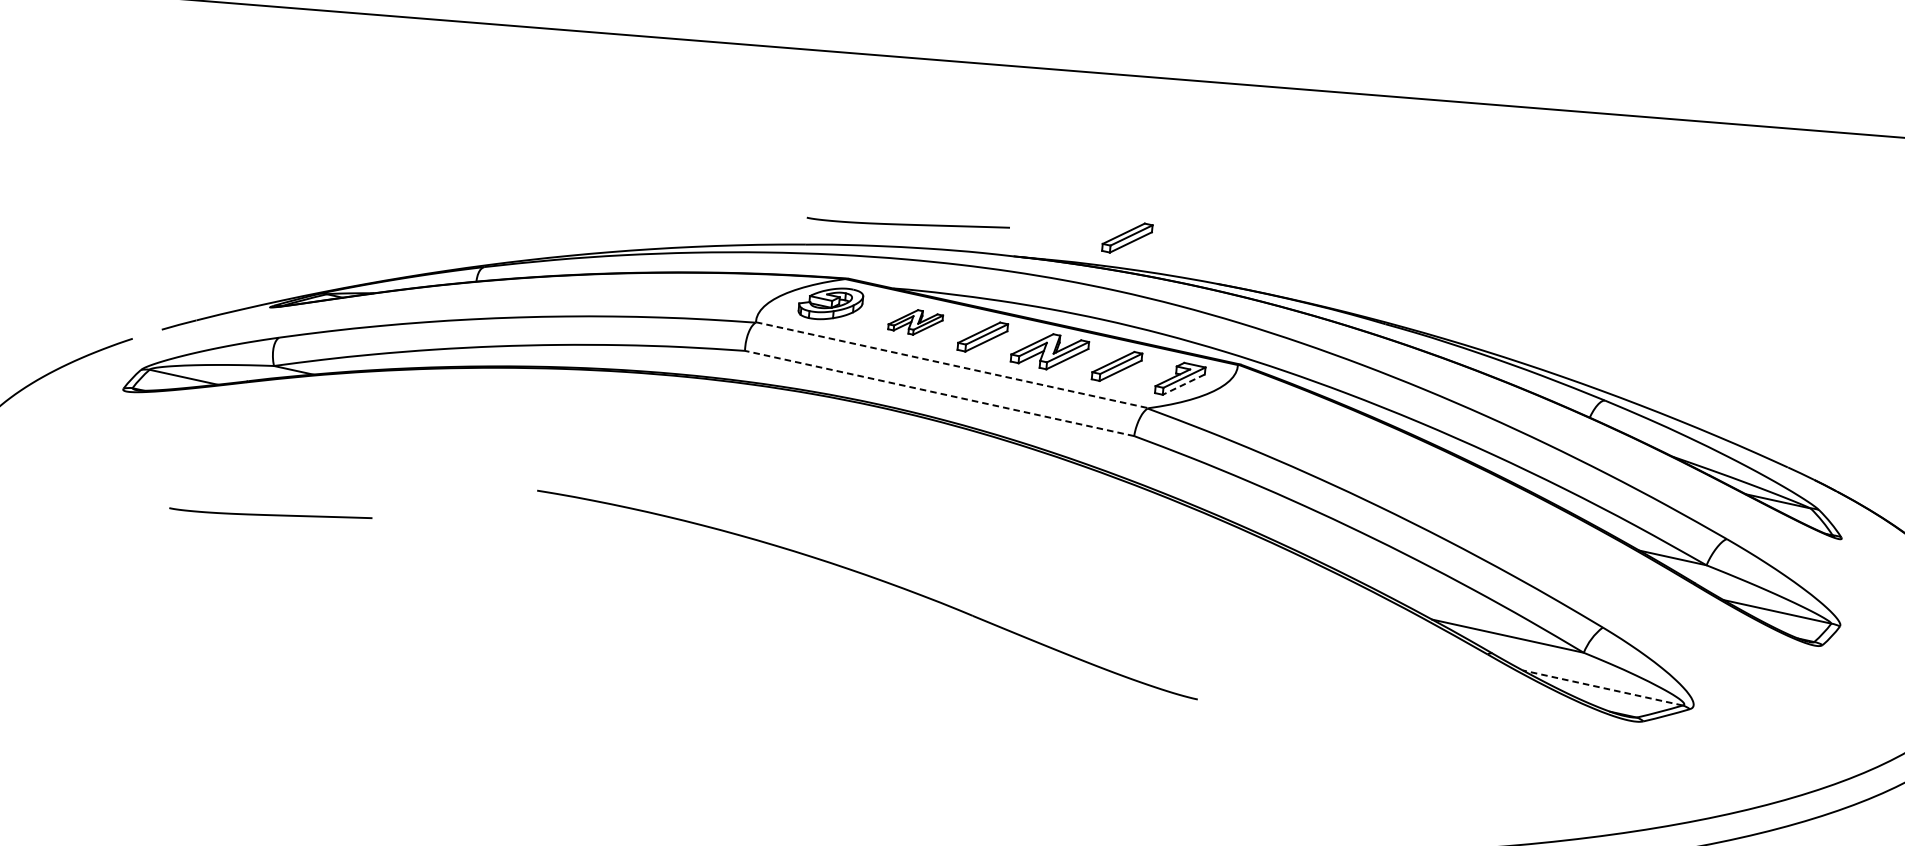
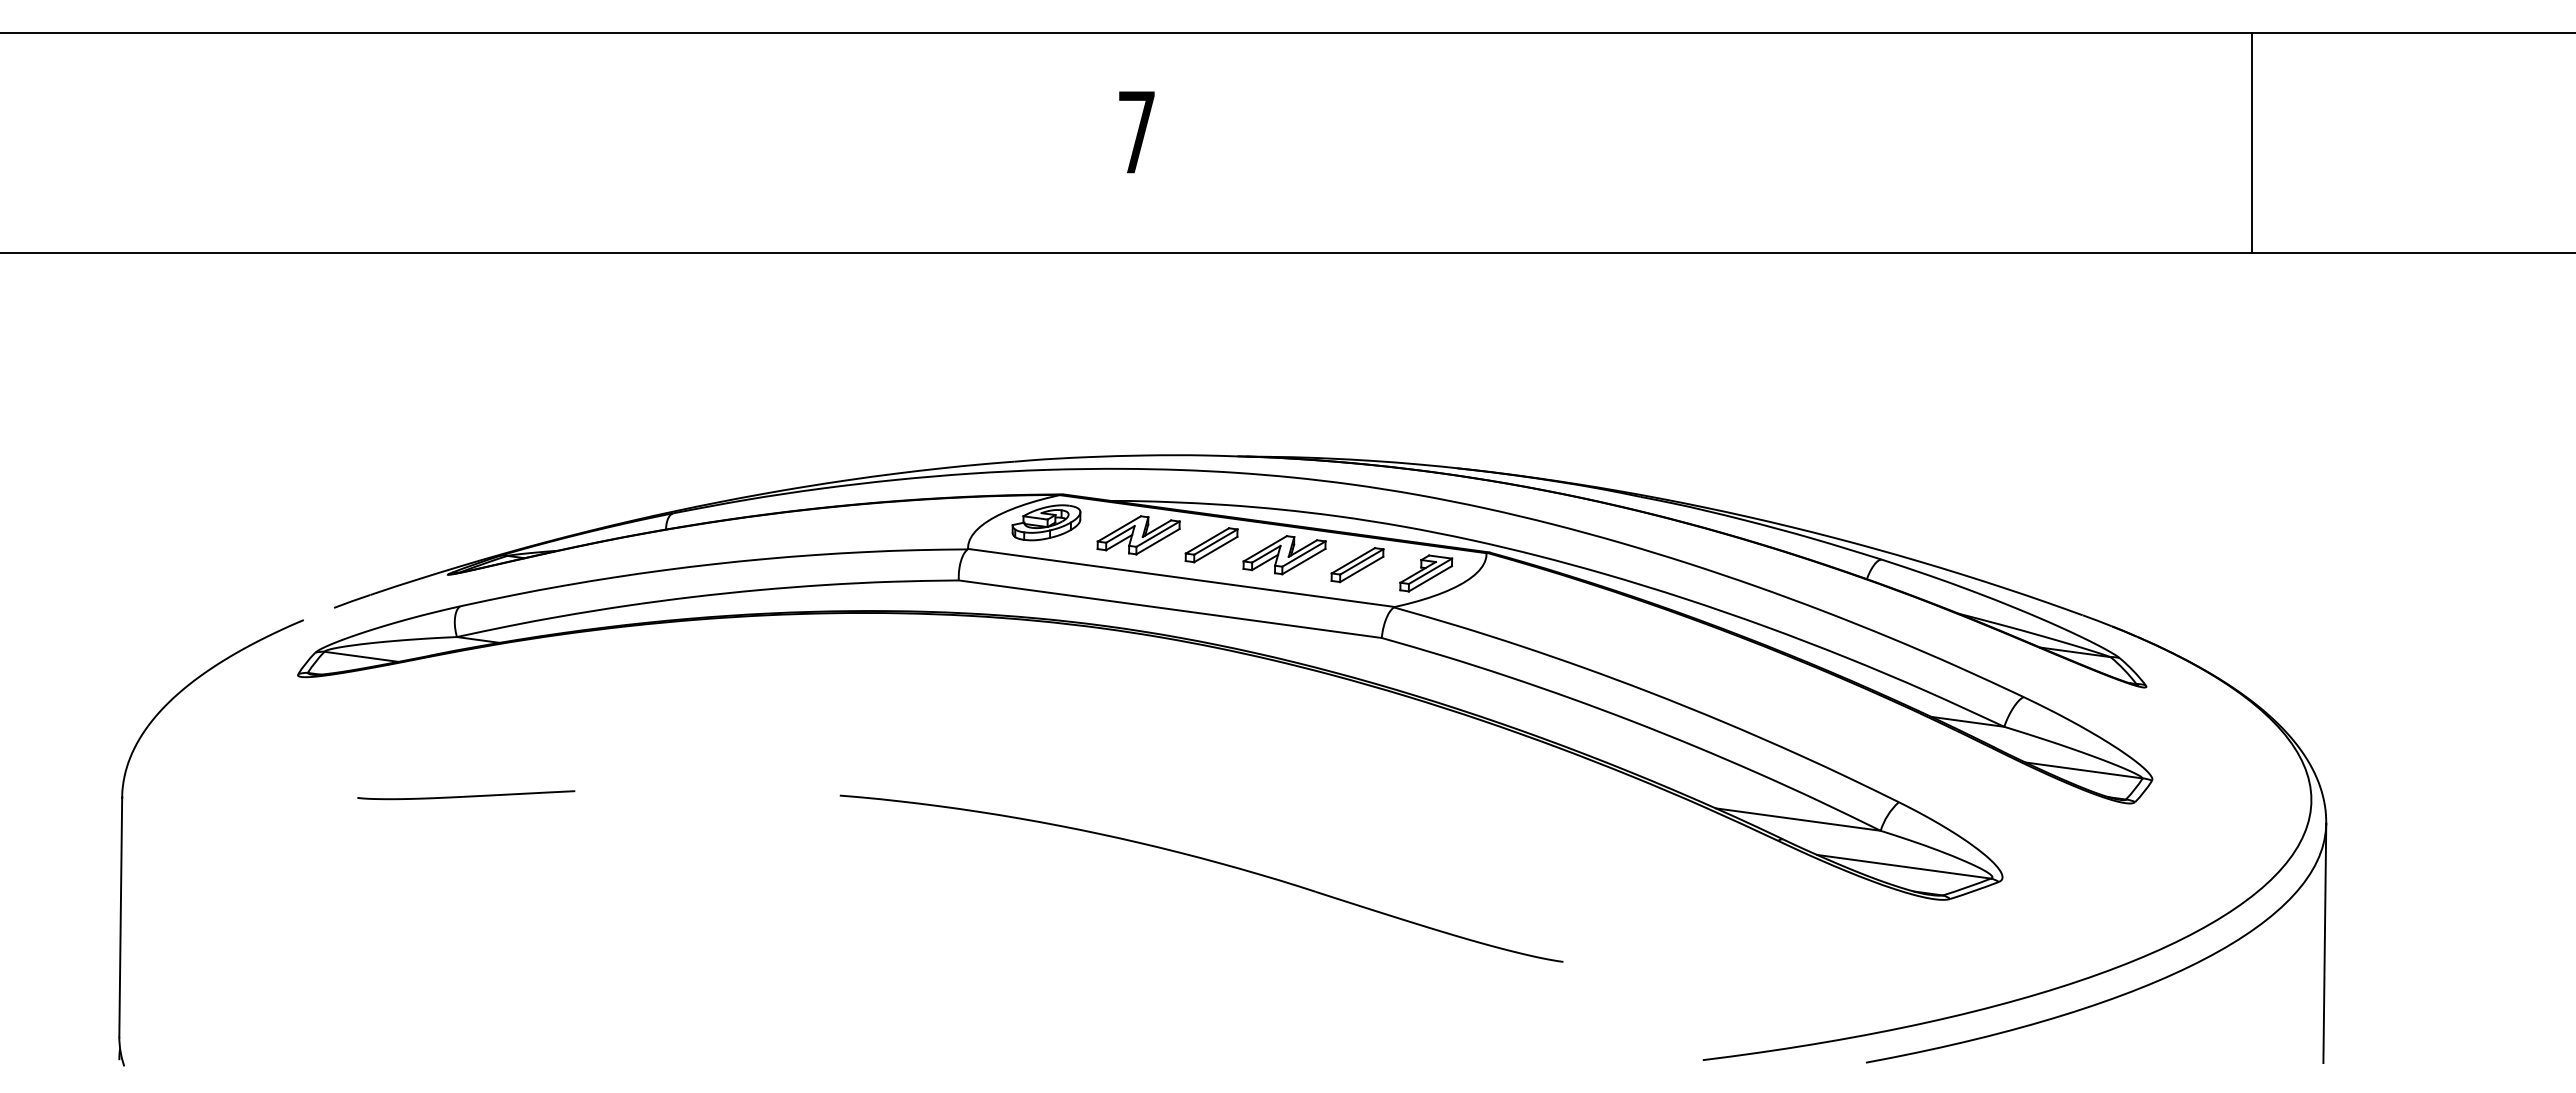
curve: (908, 223) -> (1122, 430), removed
part: (1127, 238) -> (1357, 427), removed
part: (915, 322) -> (1138, 535), size x1.43
line: (952, 365) -> (1181, 578), dashed -> solid
line: (1183, 385) -> (1430, 579), dashed -> solid
line: (938, 393) -> (1169, 609), dashed -> solid
part: (875, 579) -> (1208, 861), moved
line: (1603, 687) -> (1904, 866), dashed -> solid

